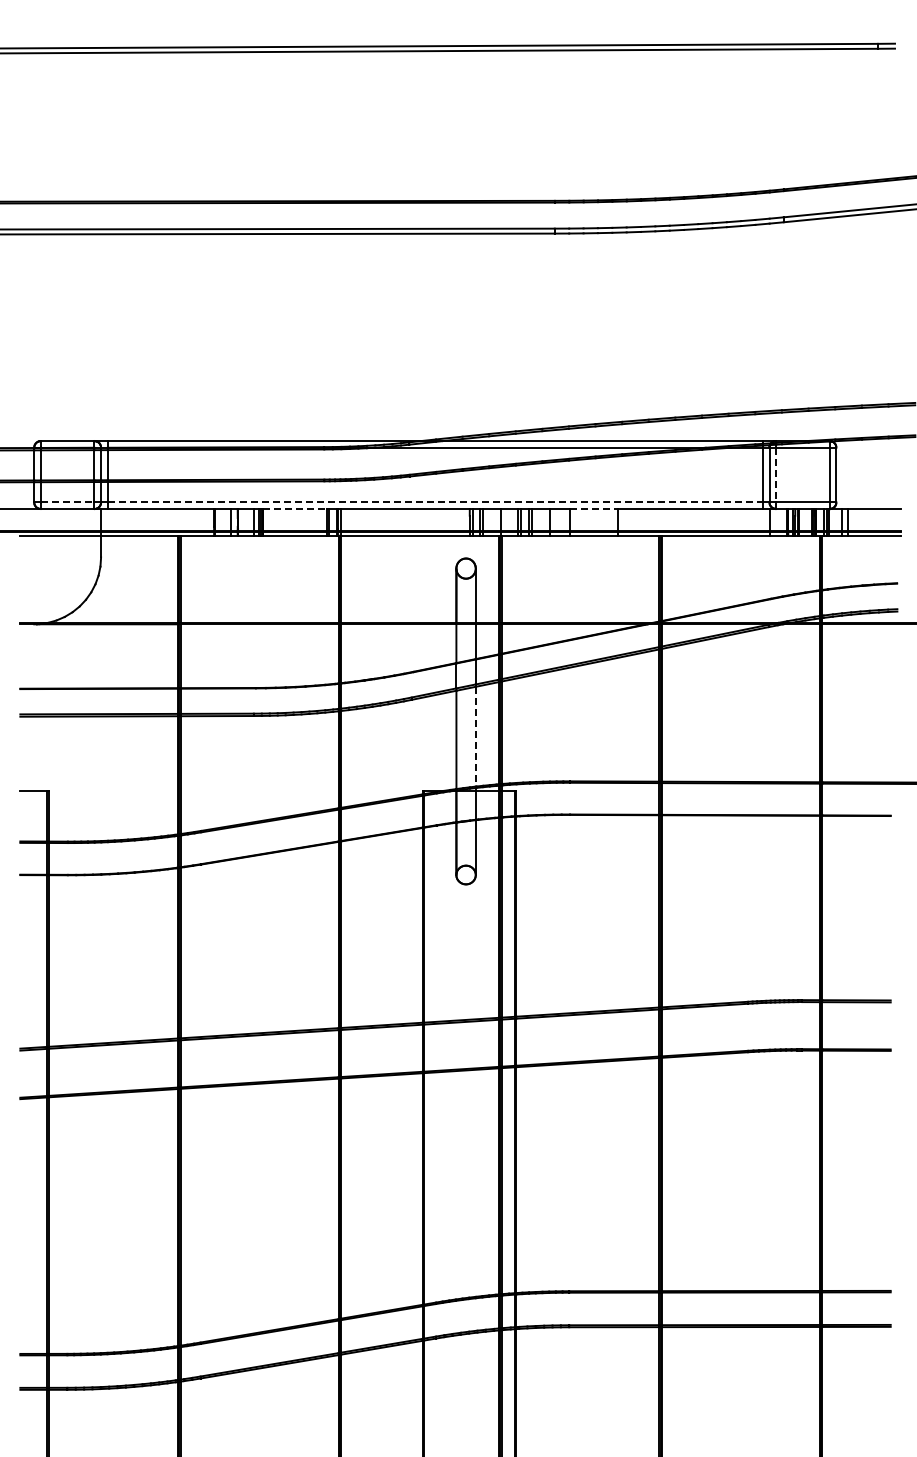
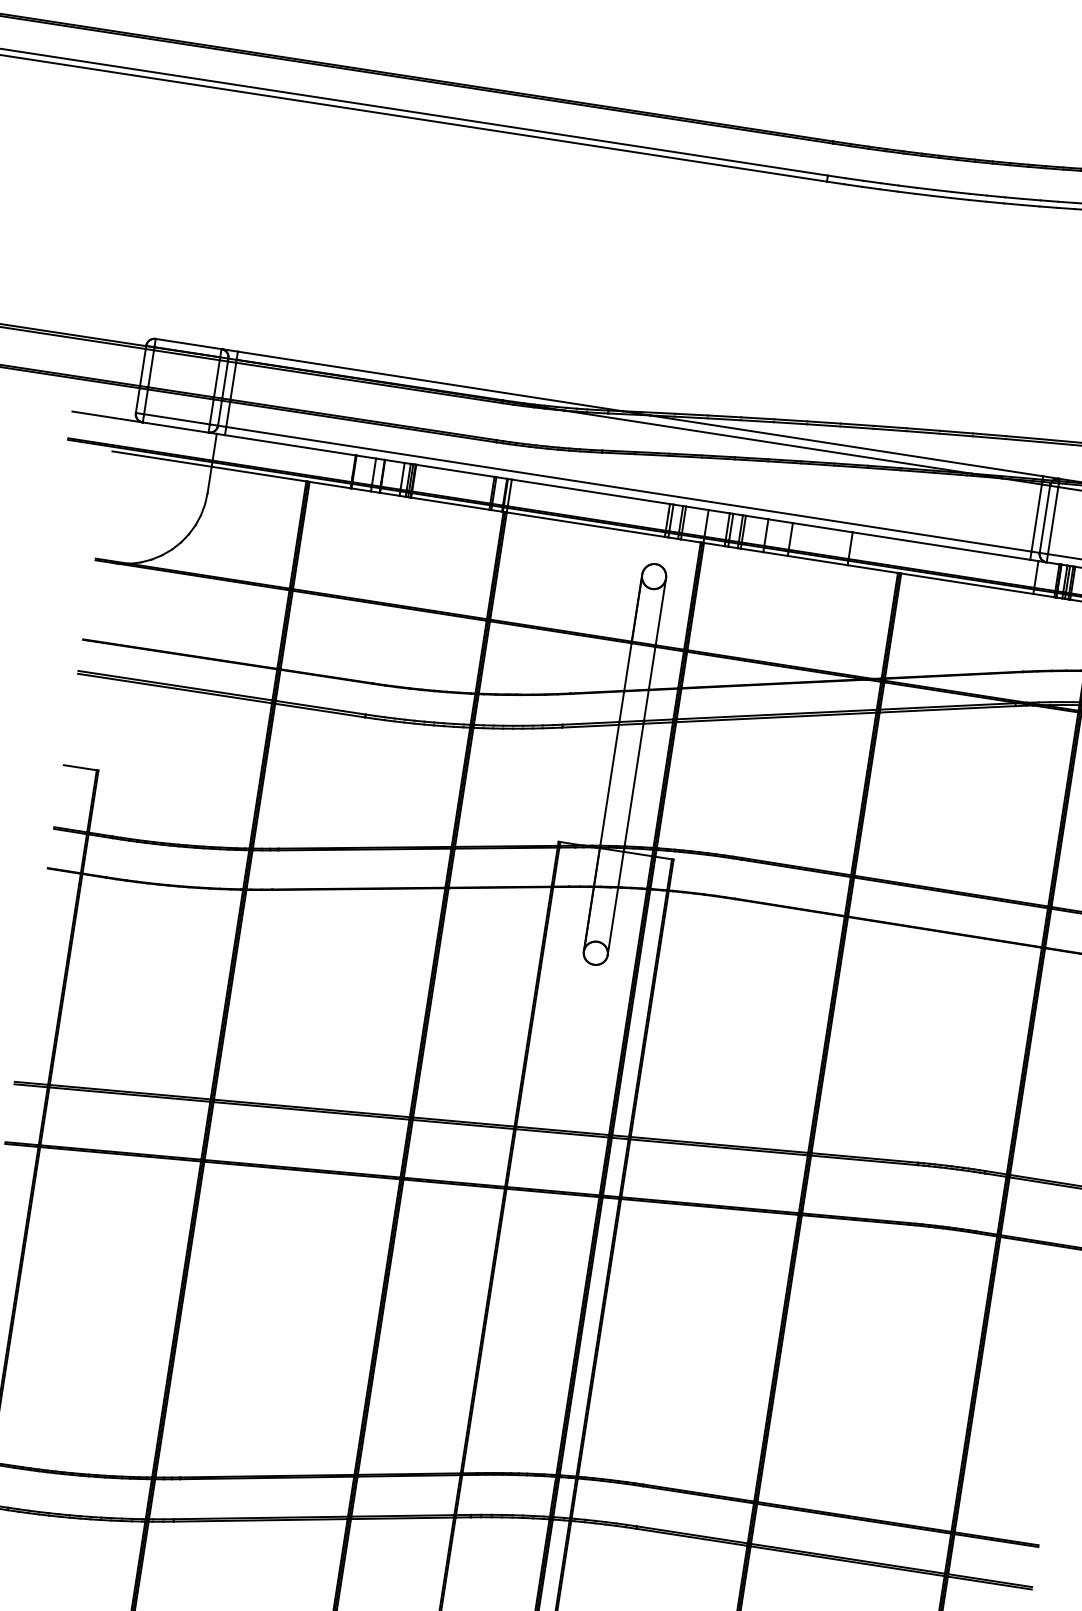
line: (776, 475) -> (1053, 521), dashed -> solid
line: (67, 502) -> (176, 419), dashed -> solid
line: (435, 502) -> (629, 489), dashed -> solid
line: (295, 509) -> (455, 471), dashed -> solid
line: (594, 509) -> (823, 528), dashed -> solid
line: (475, 736) -> (633, 784), dashed -> solid

